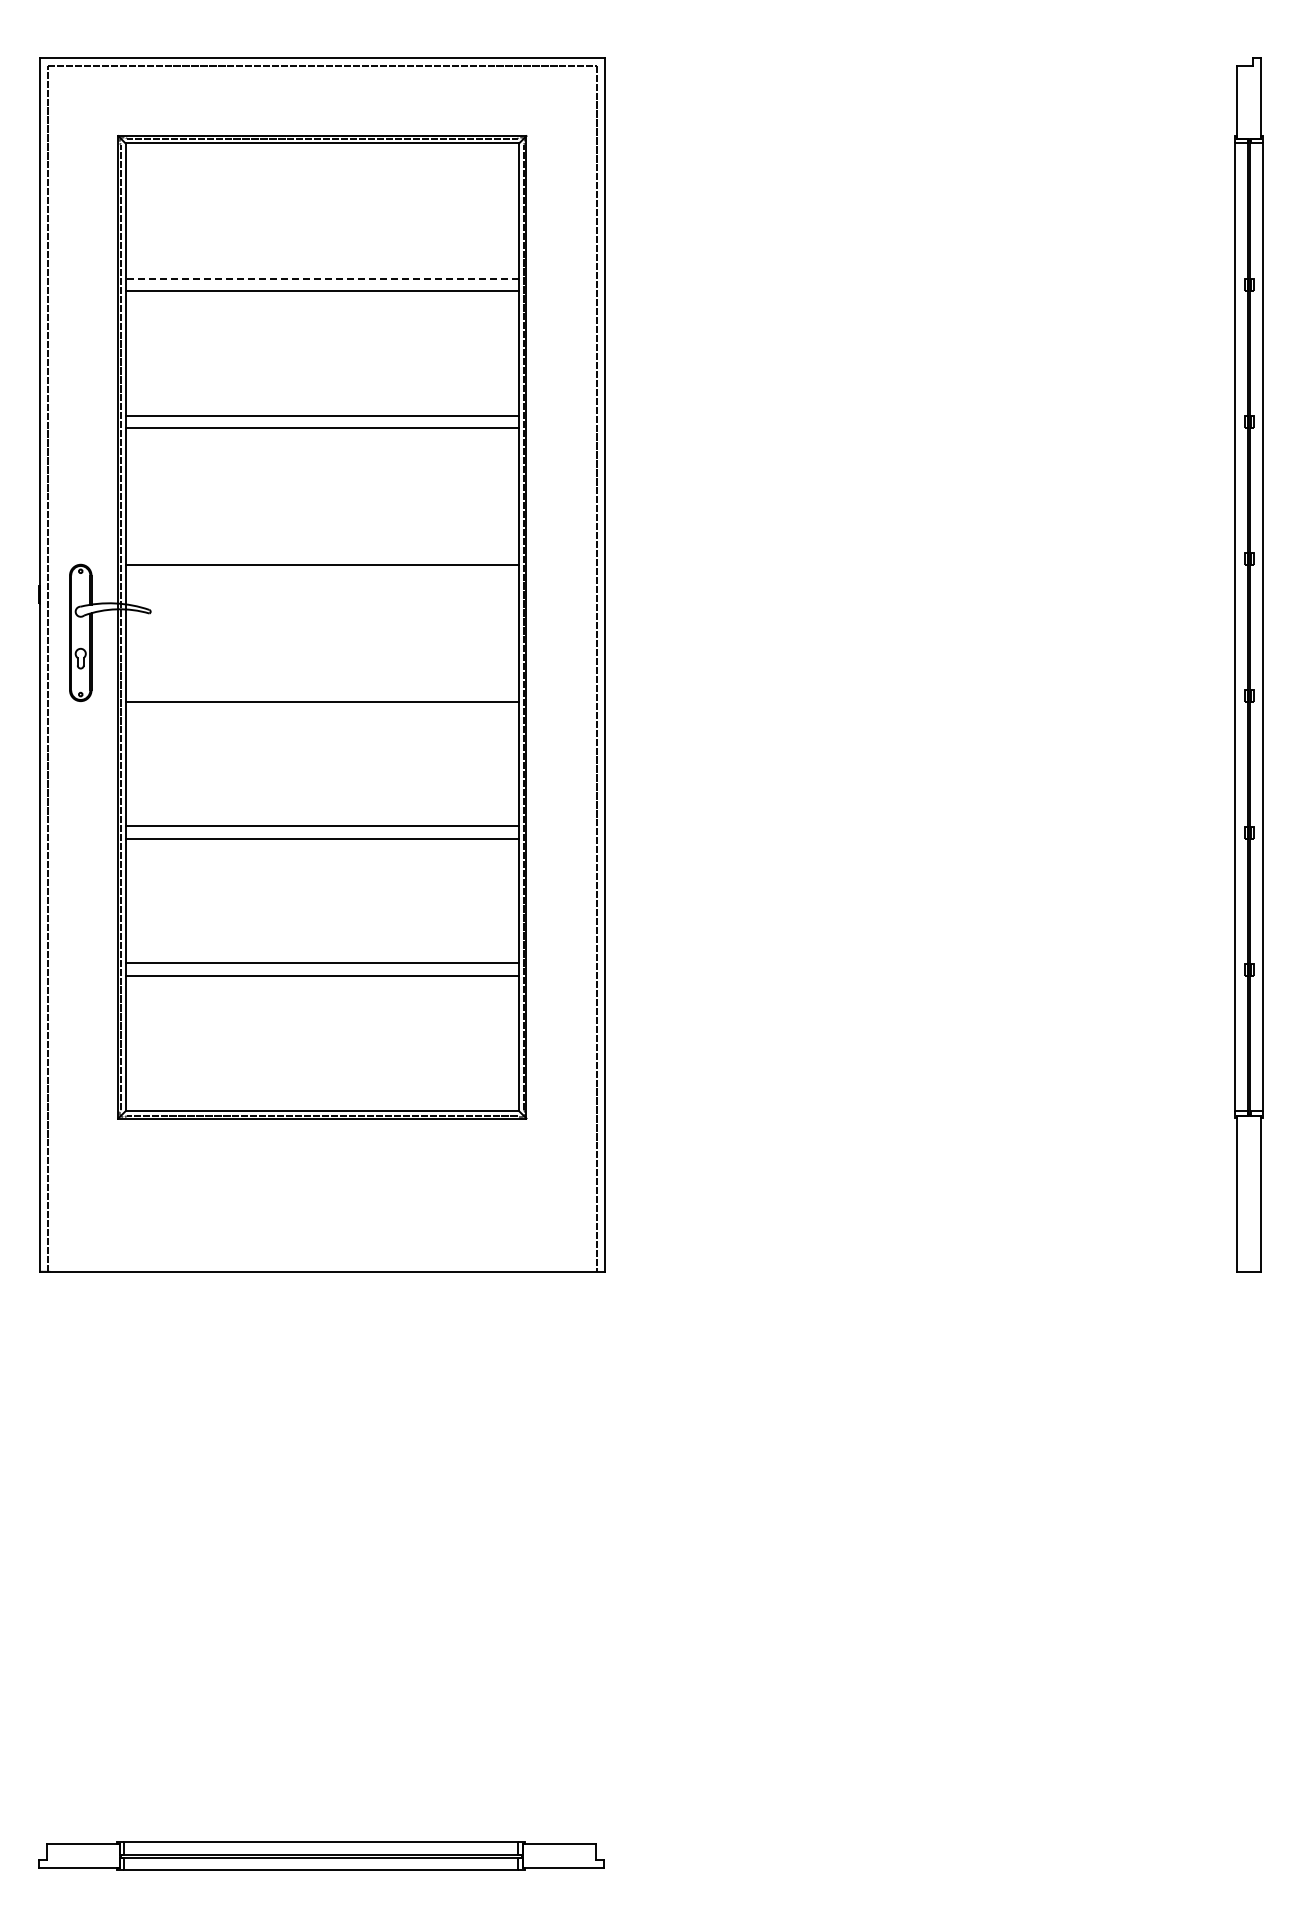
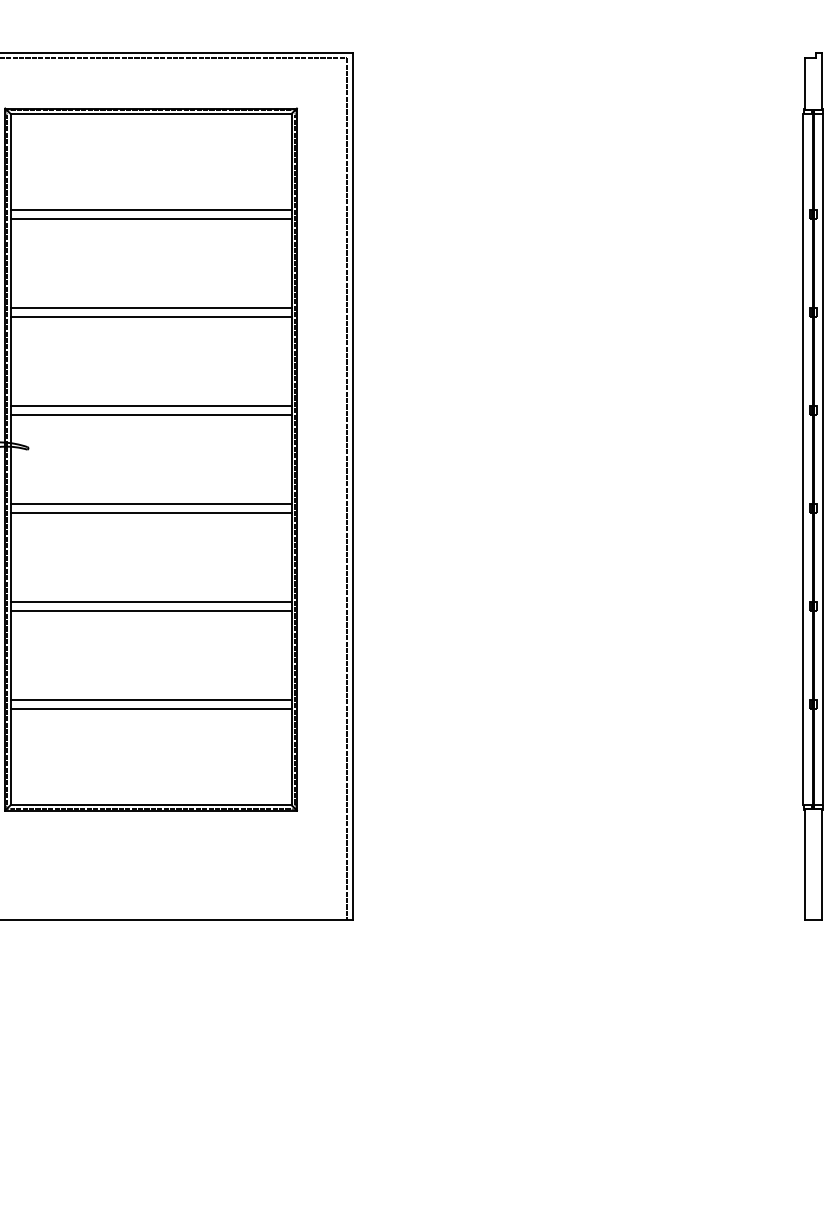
line: (322, 278) -> (151, 210), dashed -> solid
line: (322, 552) -> (151, 406), added
line: (322, 689) -> (151, 503), added

